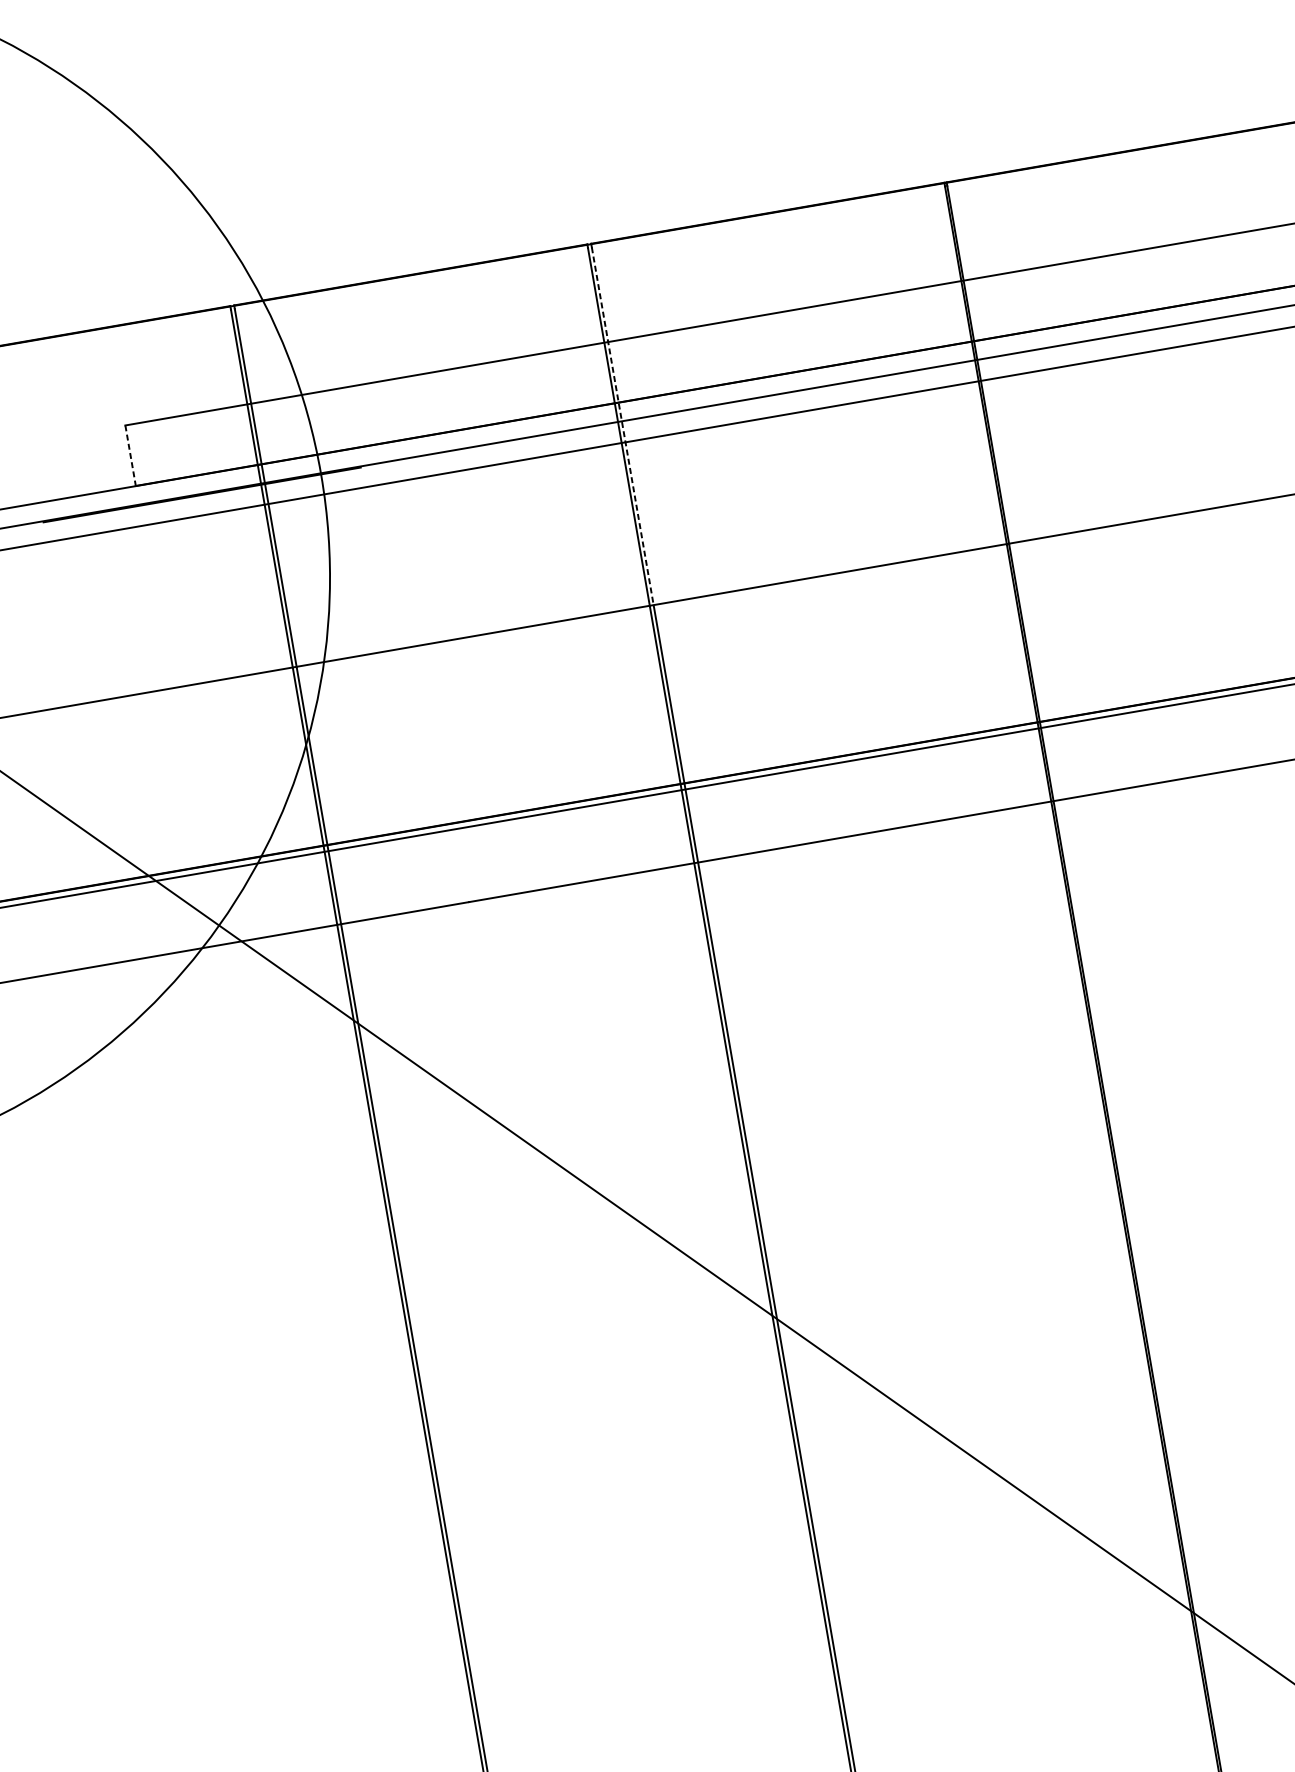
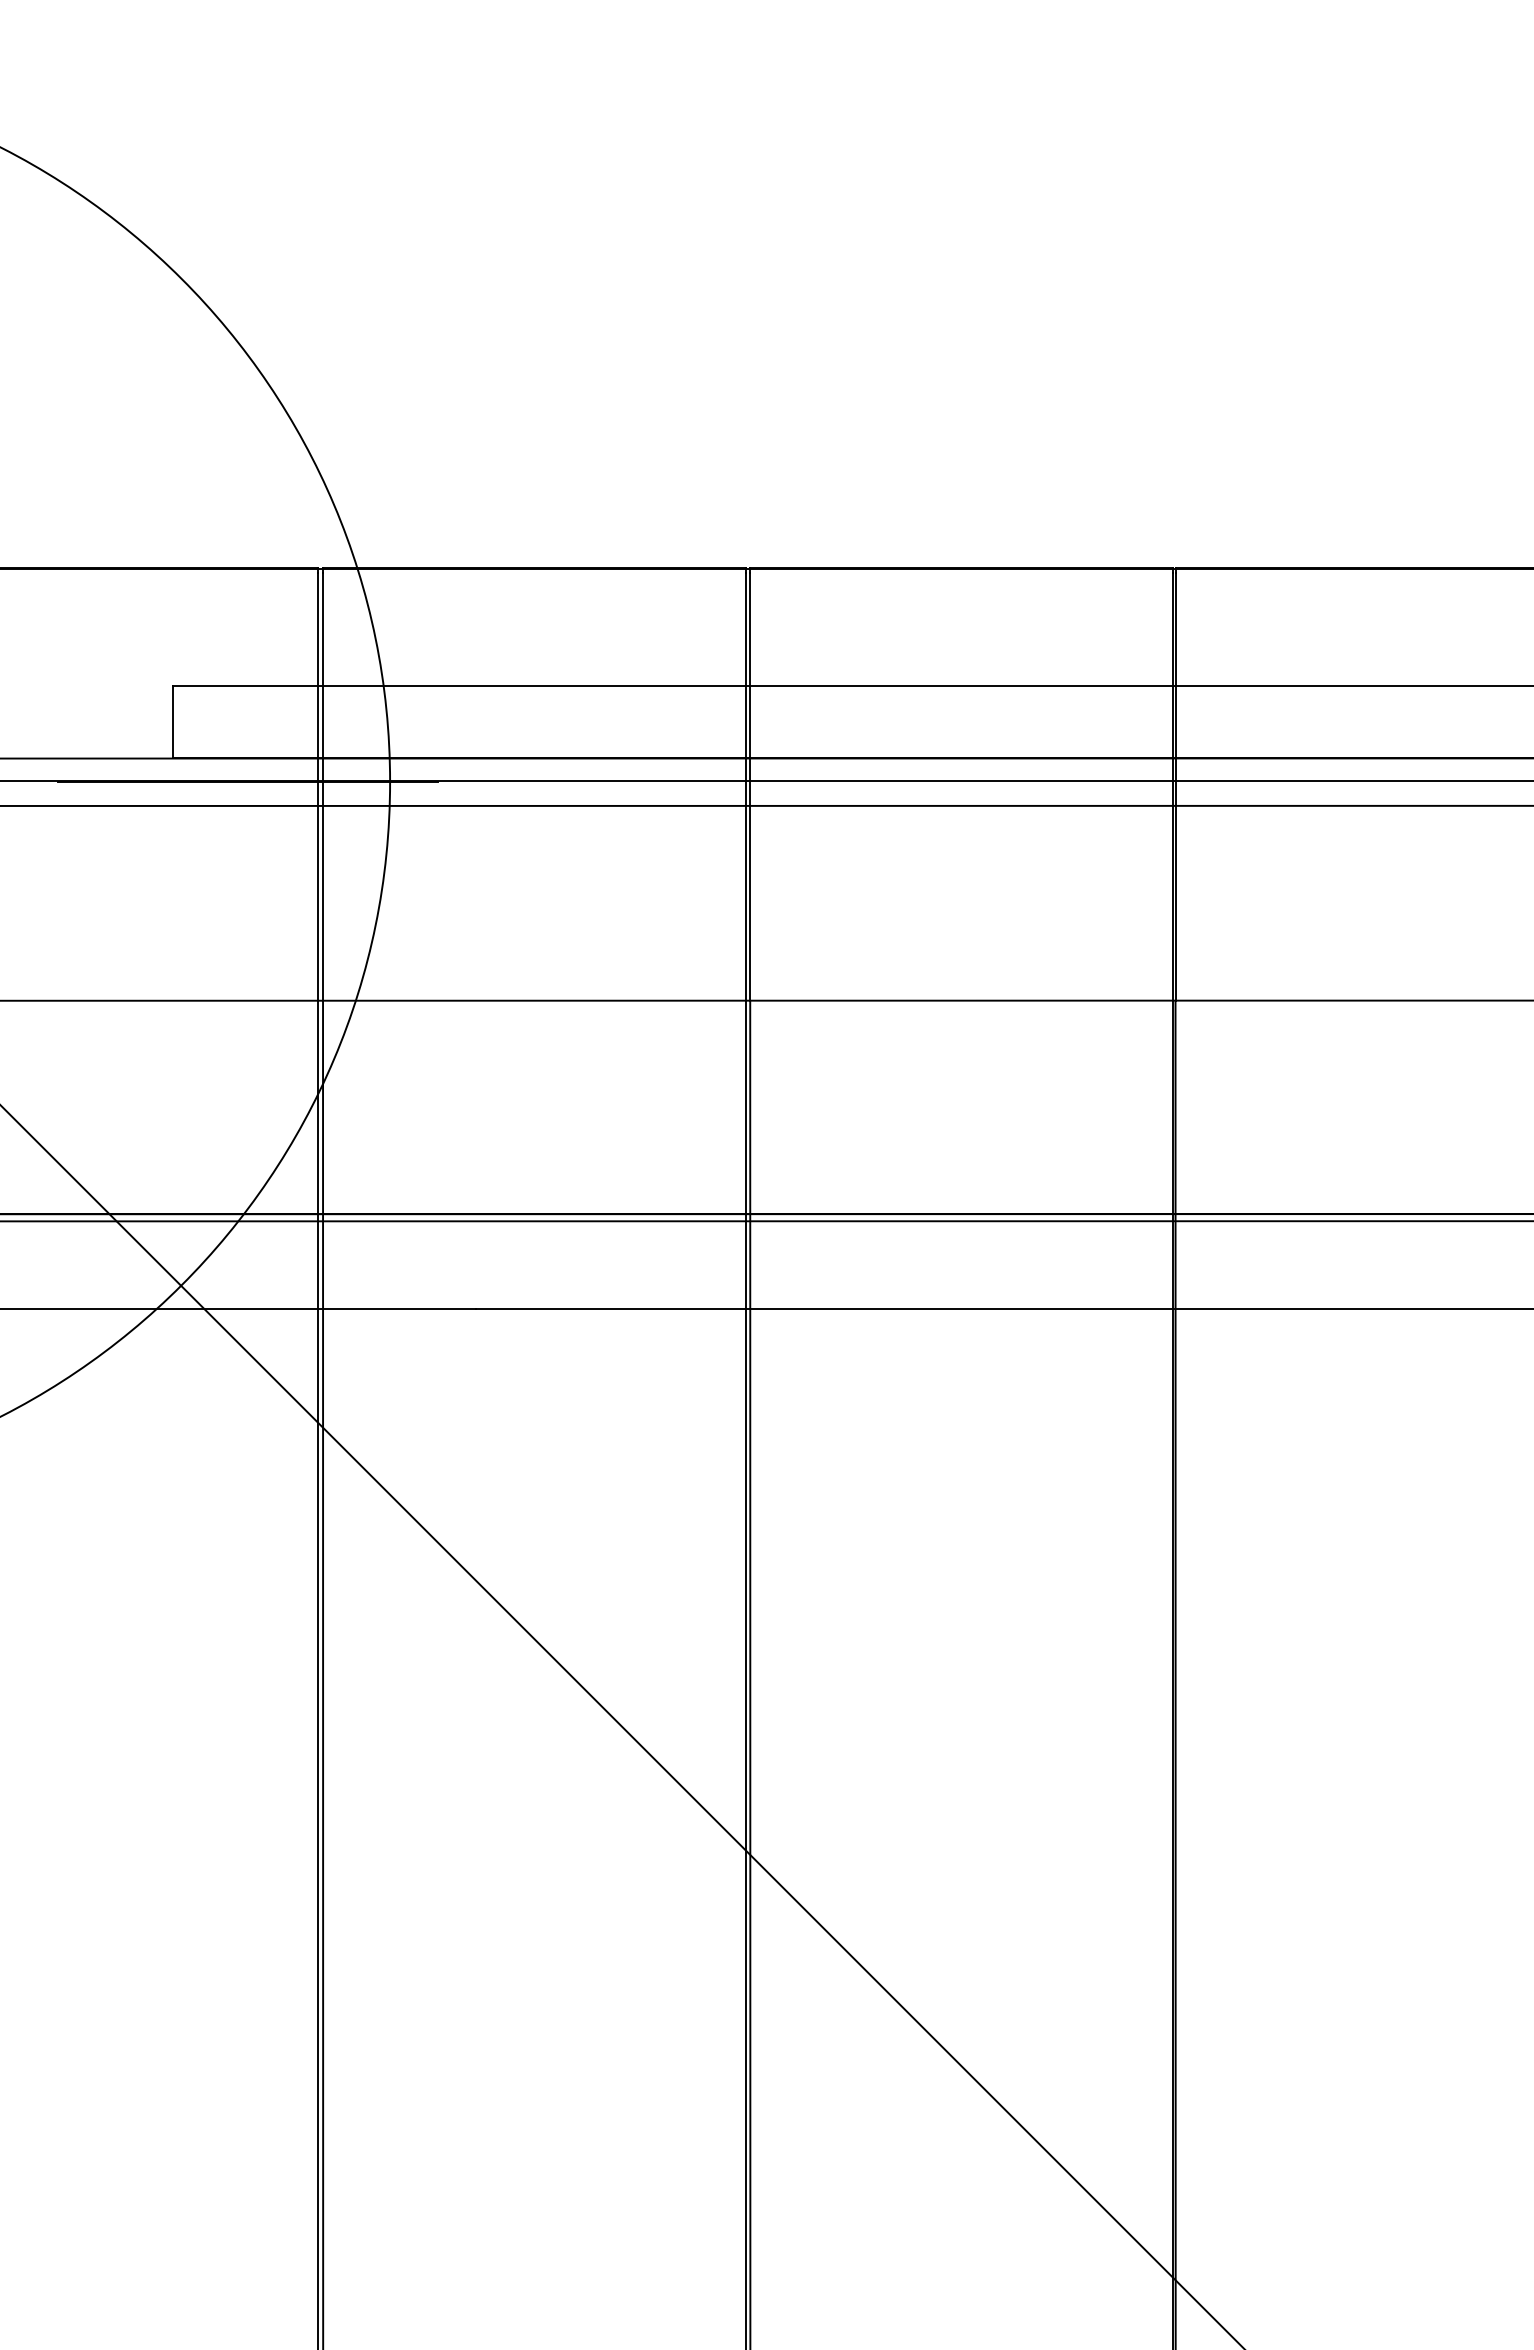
line: (623, 426) -> (750, 787), dashed -> solid
line: (130, 456) -> (172, 722), dashed -> solid

